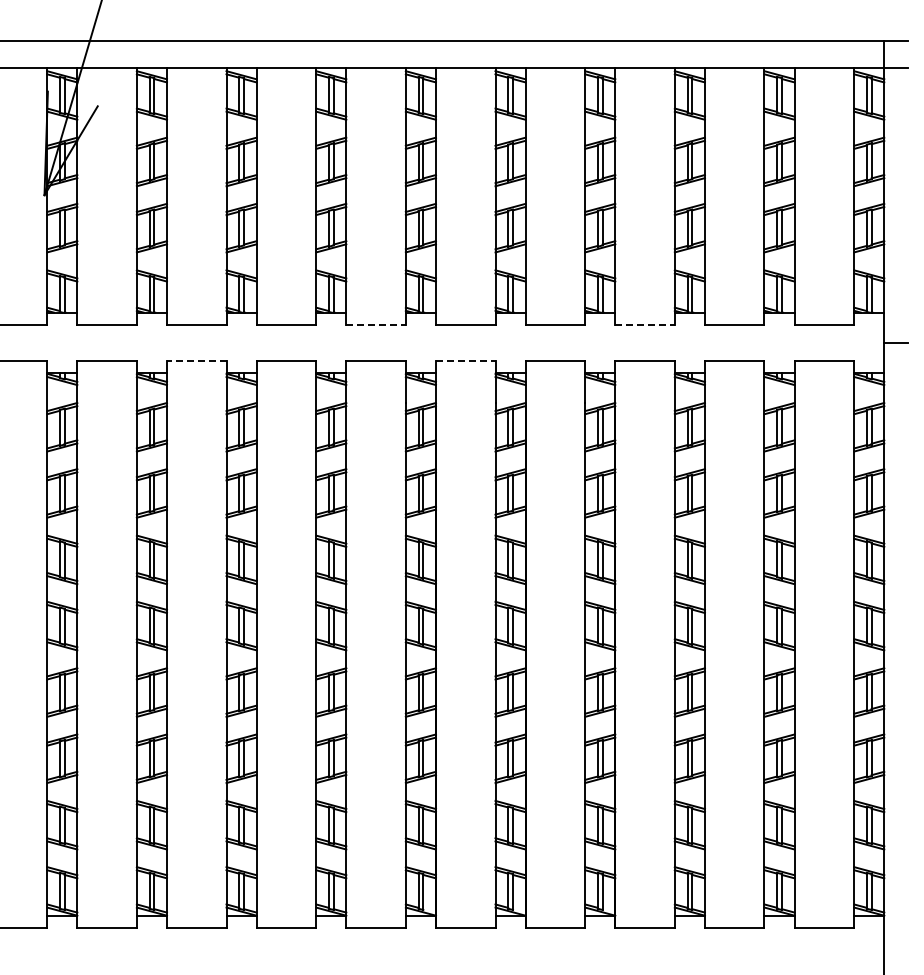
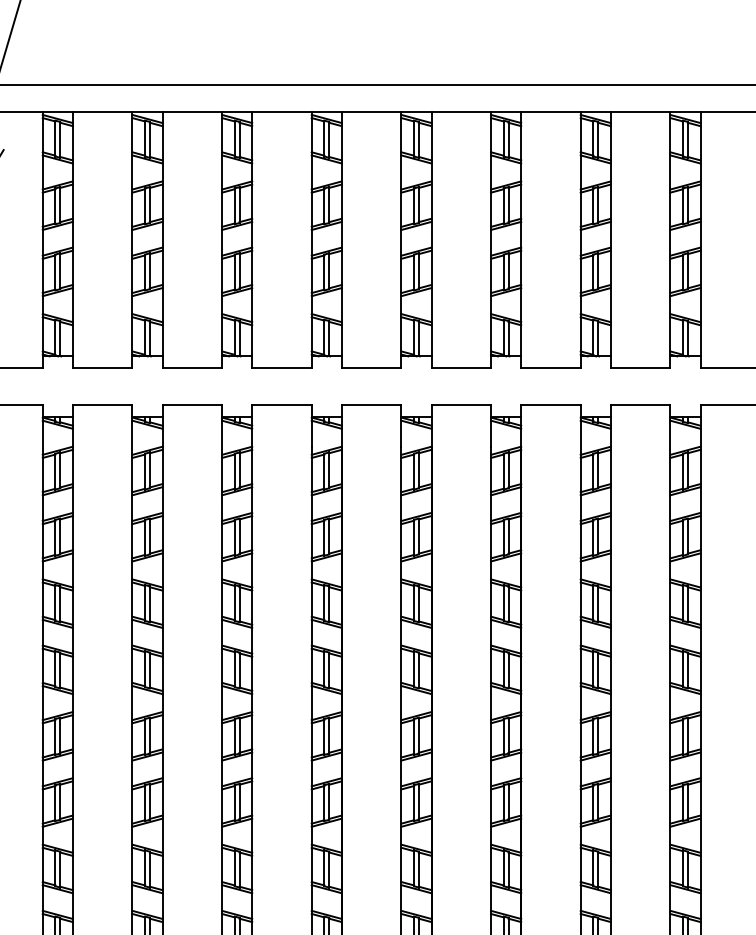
line: (376, 324) -> (282, 368), dashed -> solid
line: (645, 324) -> (551, 368), dashed -> solid
line: (196, 360) -> (102, 404), dashed -> solid
line: (465, 360) -> (371, 404), dashed -> solid

